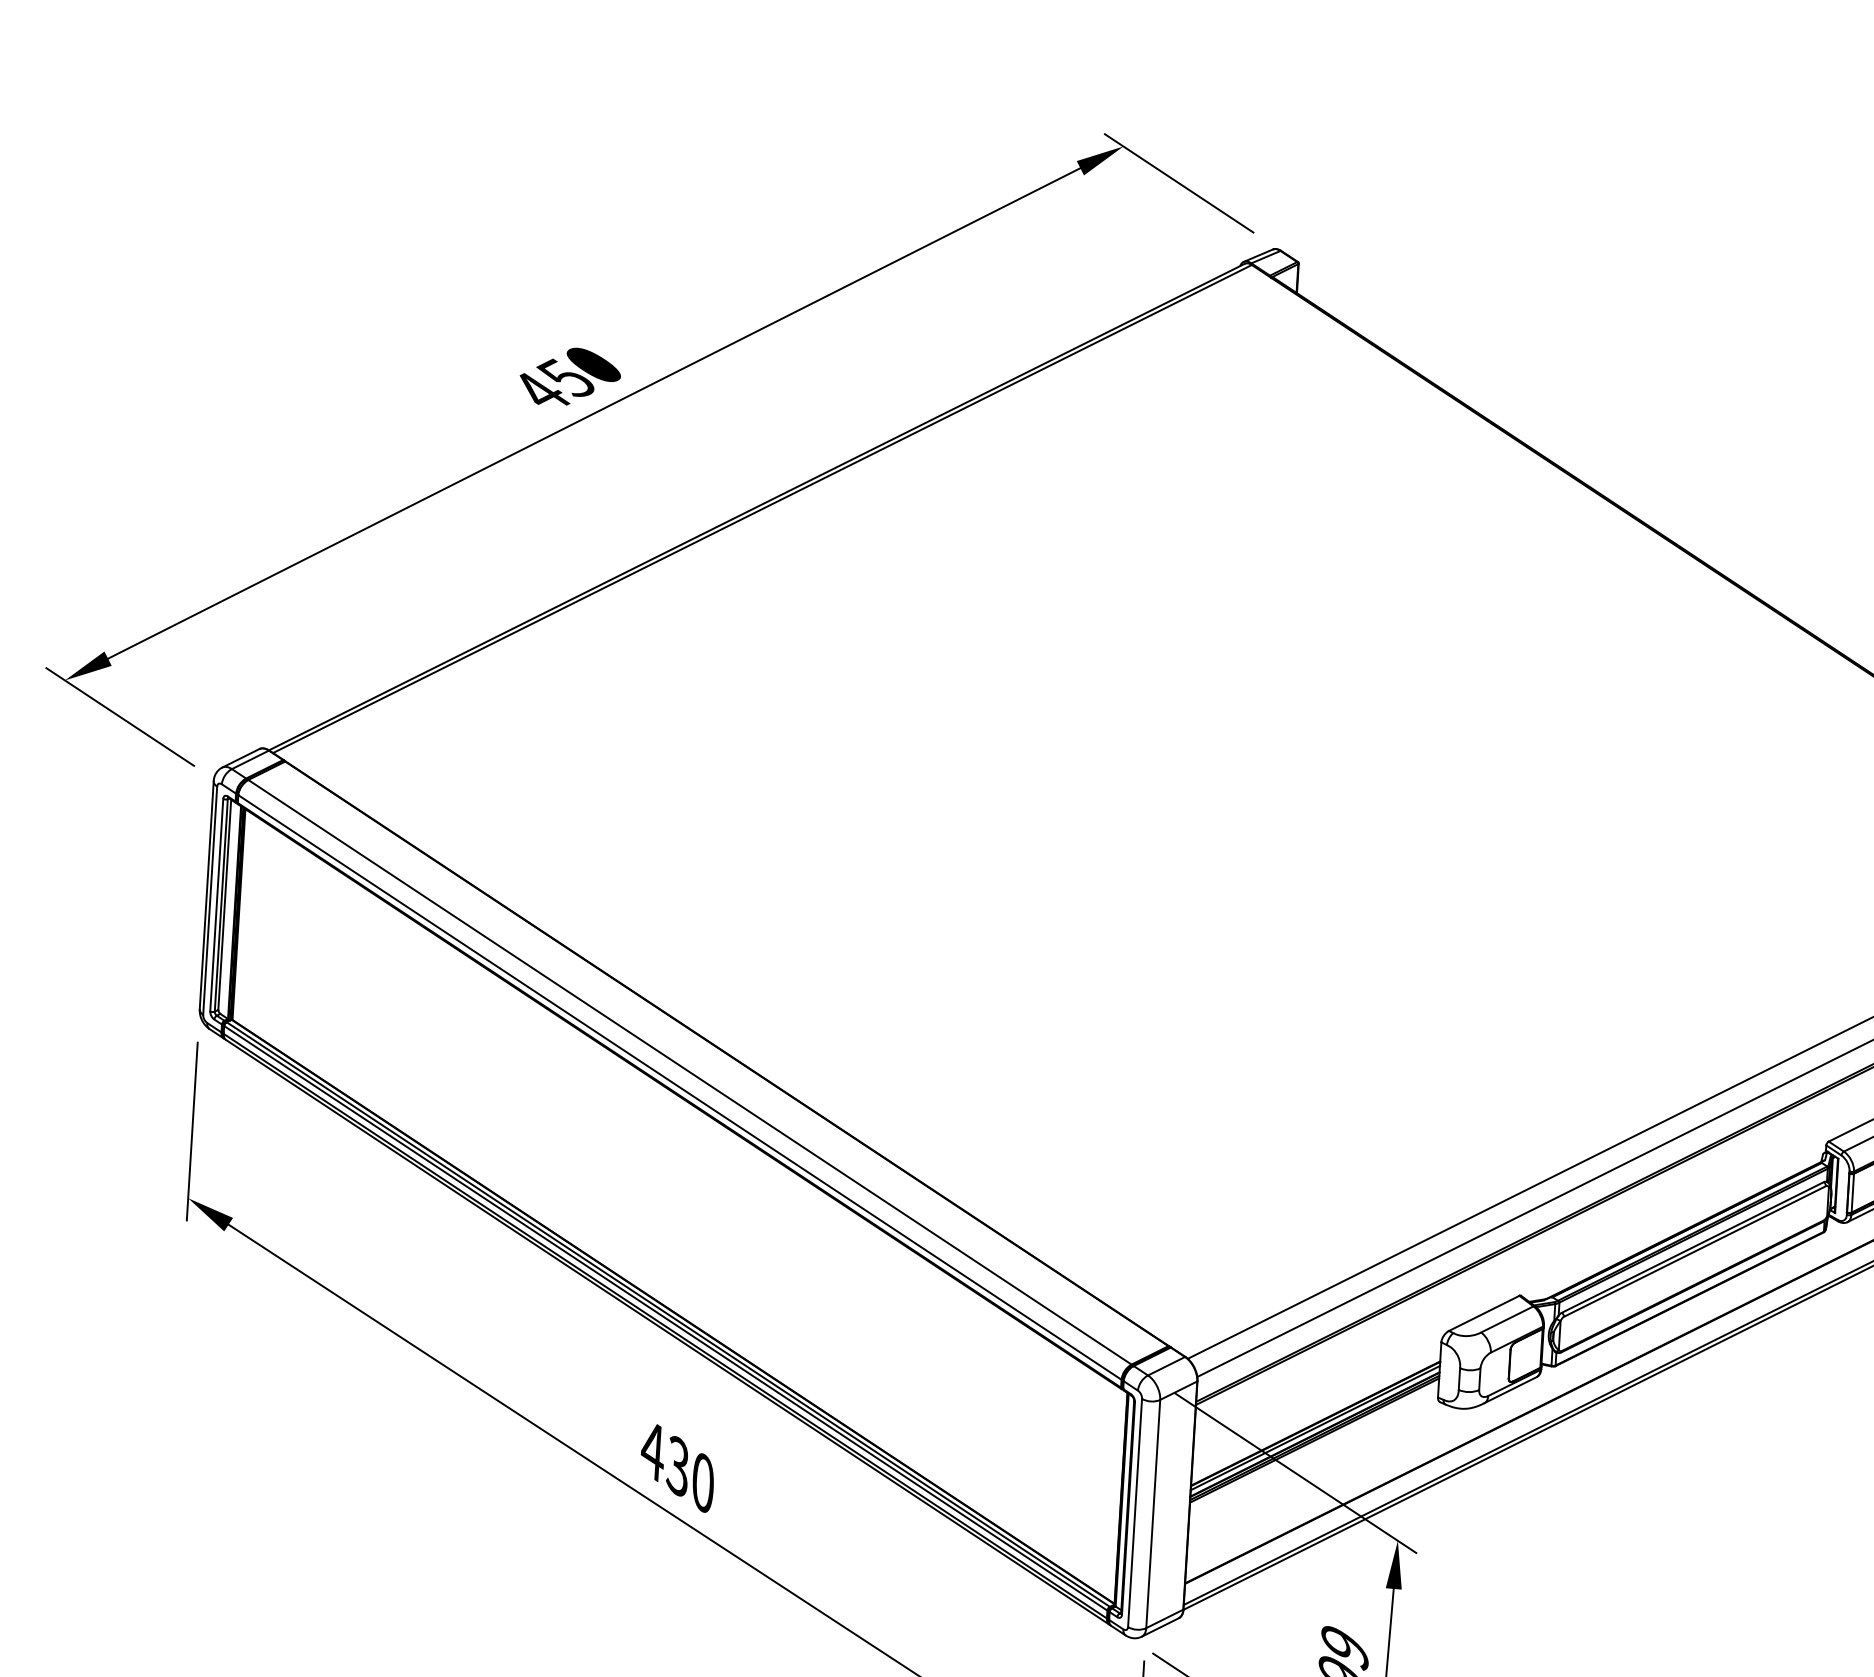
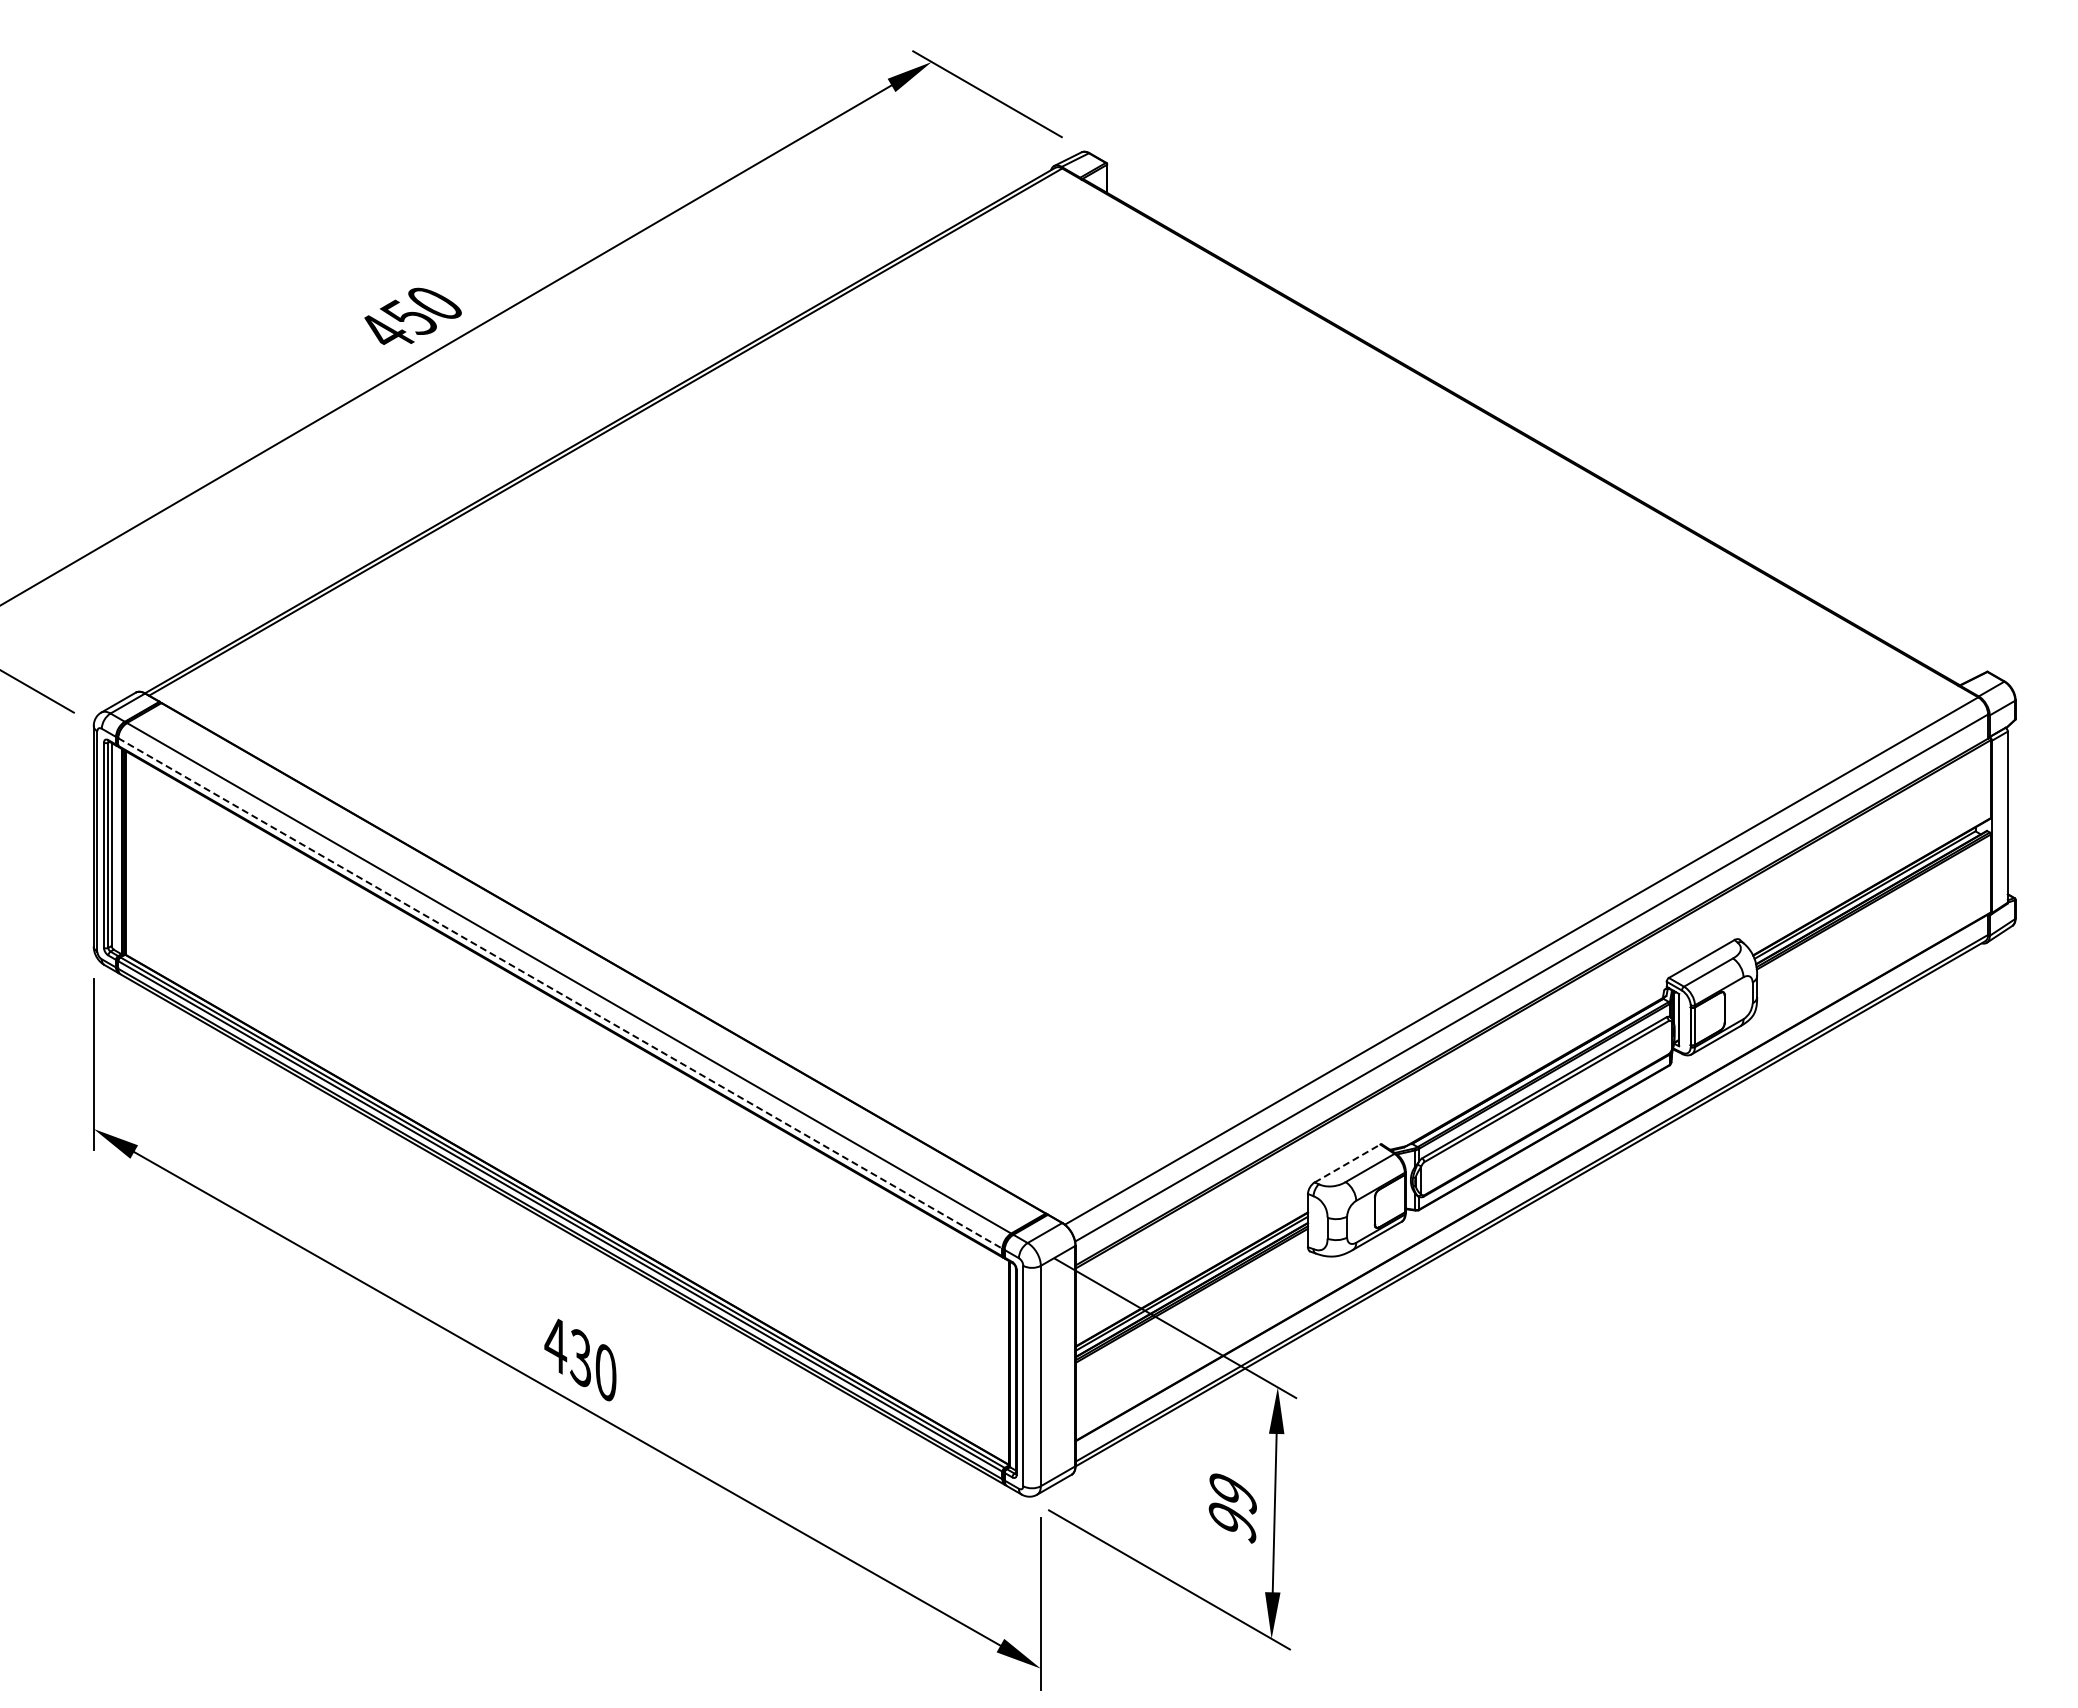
line: (680, 1087) -> (560, 993), solid -> dashed
line: (1484, 1313) -> (1347, 1163), solid -> dashed

